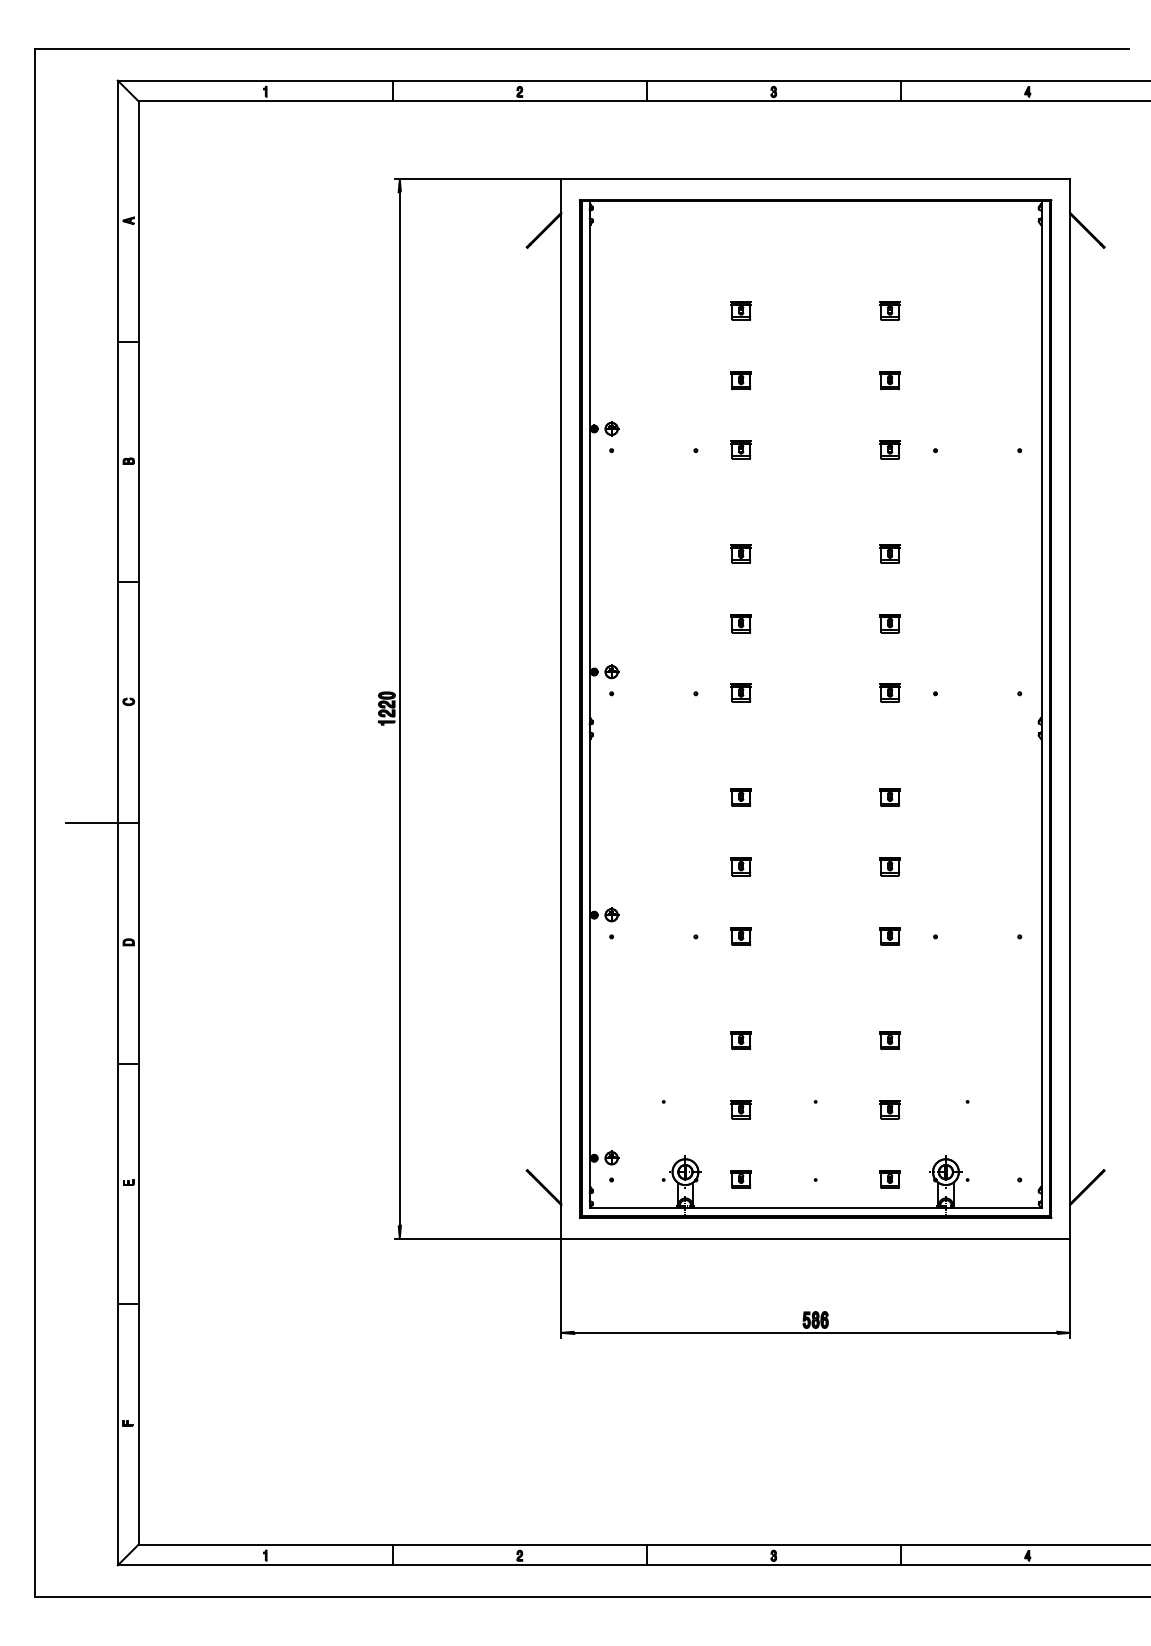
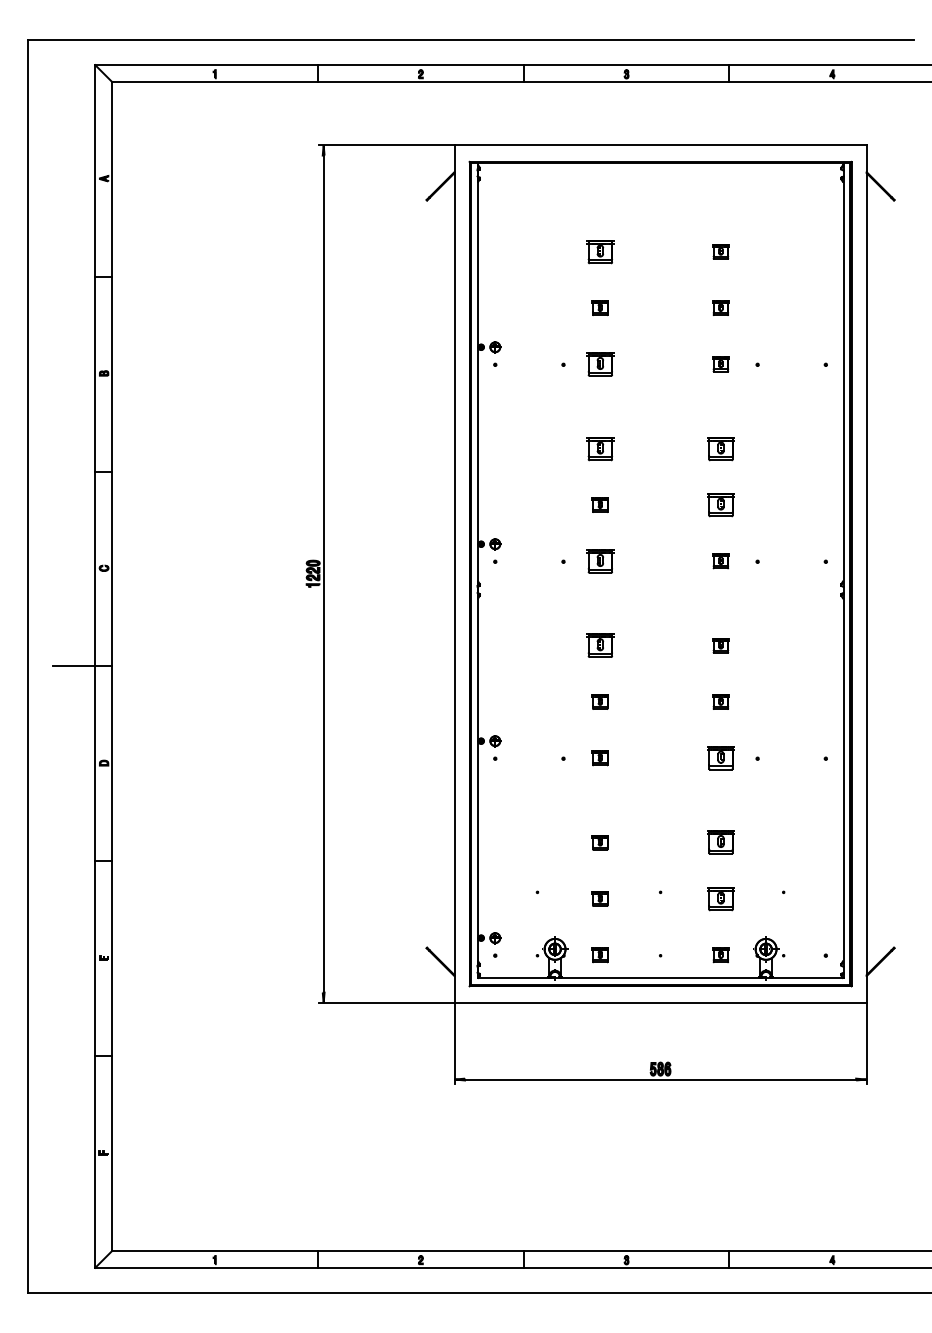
part: (740, 310) -> (599, 251), size x1.6
part: (740, 449) -> (599, 363), size x1.6
part: (740, 553) -> (599, 448), size x1.6
part: (889, 553) -> (720, 448), size x1.6
part: (889, 623) -> (720, 504), size x1.6
part: (740, 692) -> (599, 560), size x1.6
part: (740, 797) -> (599, 645), size x1.6
part: (889, 936) -> (720, 758), size x1.6
part: (889, 1040) -> (720, 842), size x1.6
part: (889, 1109) -> (720, 898), size x1.6

